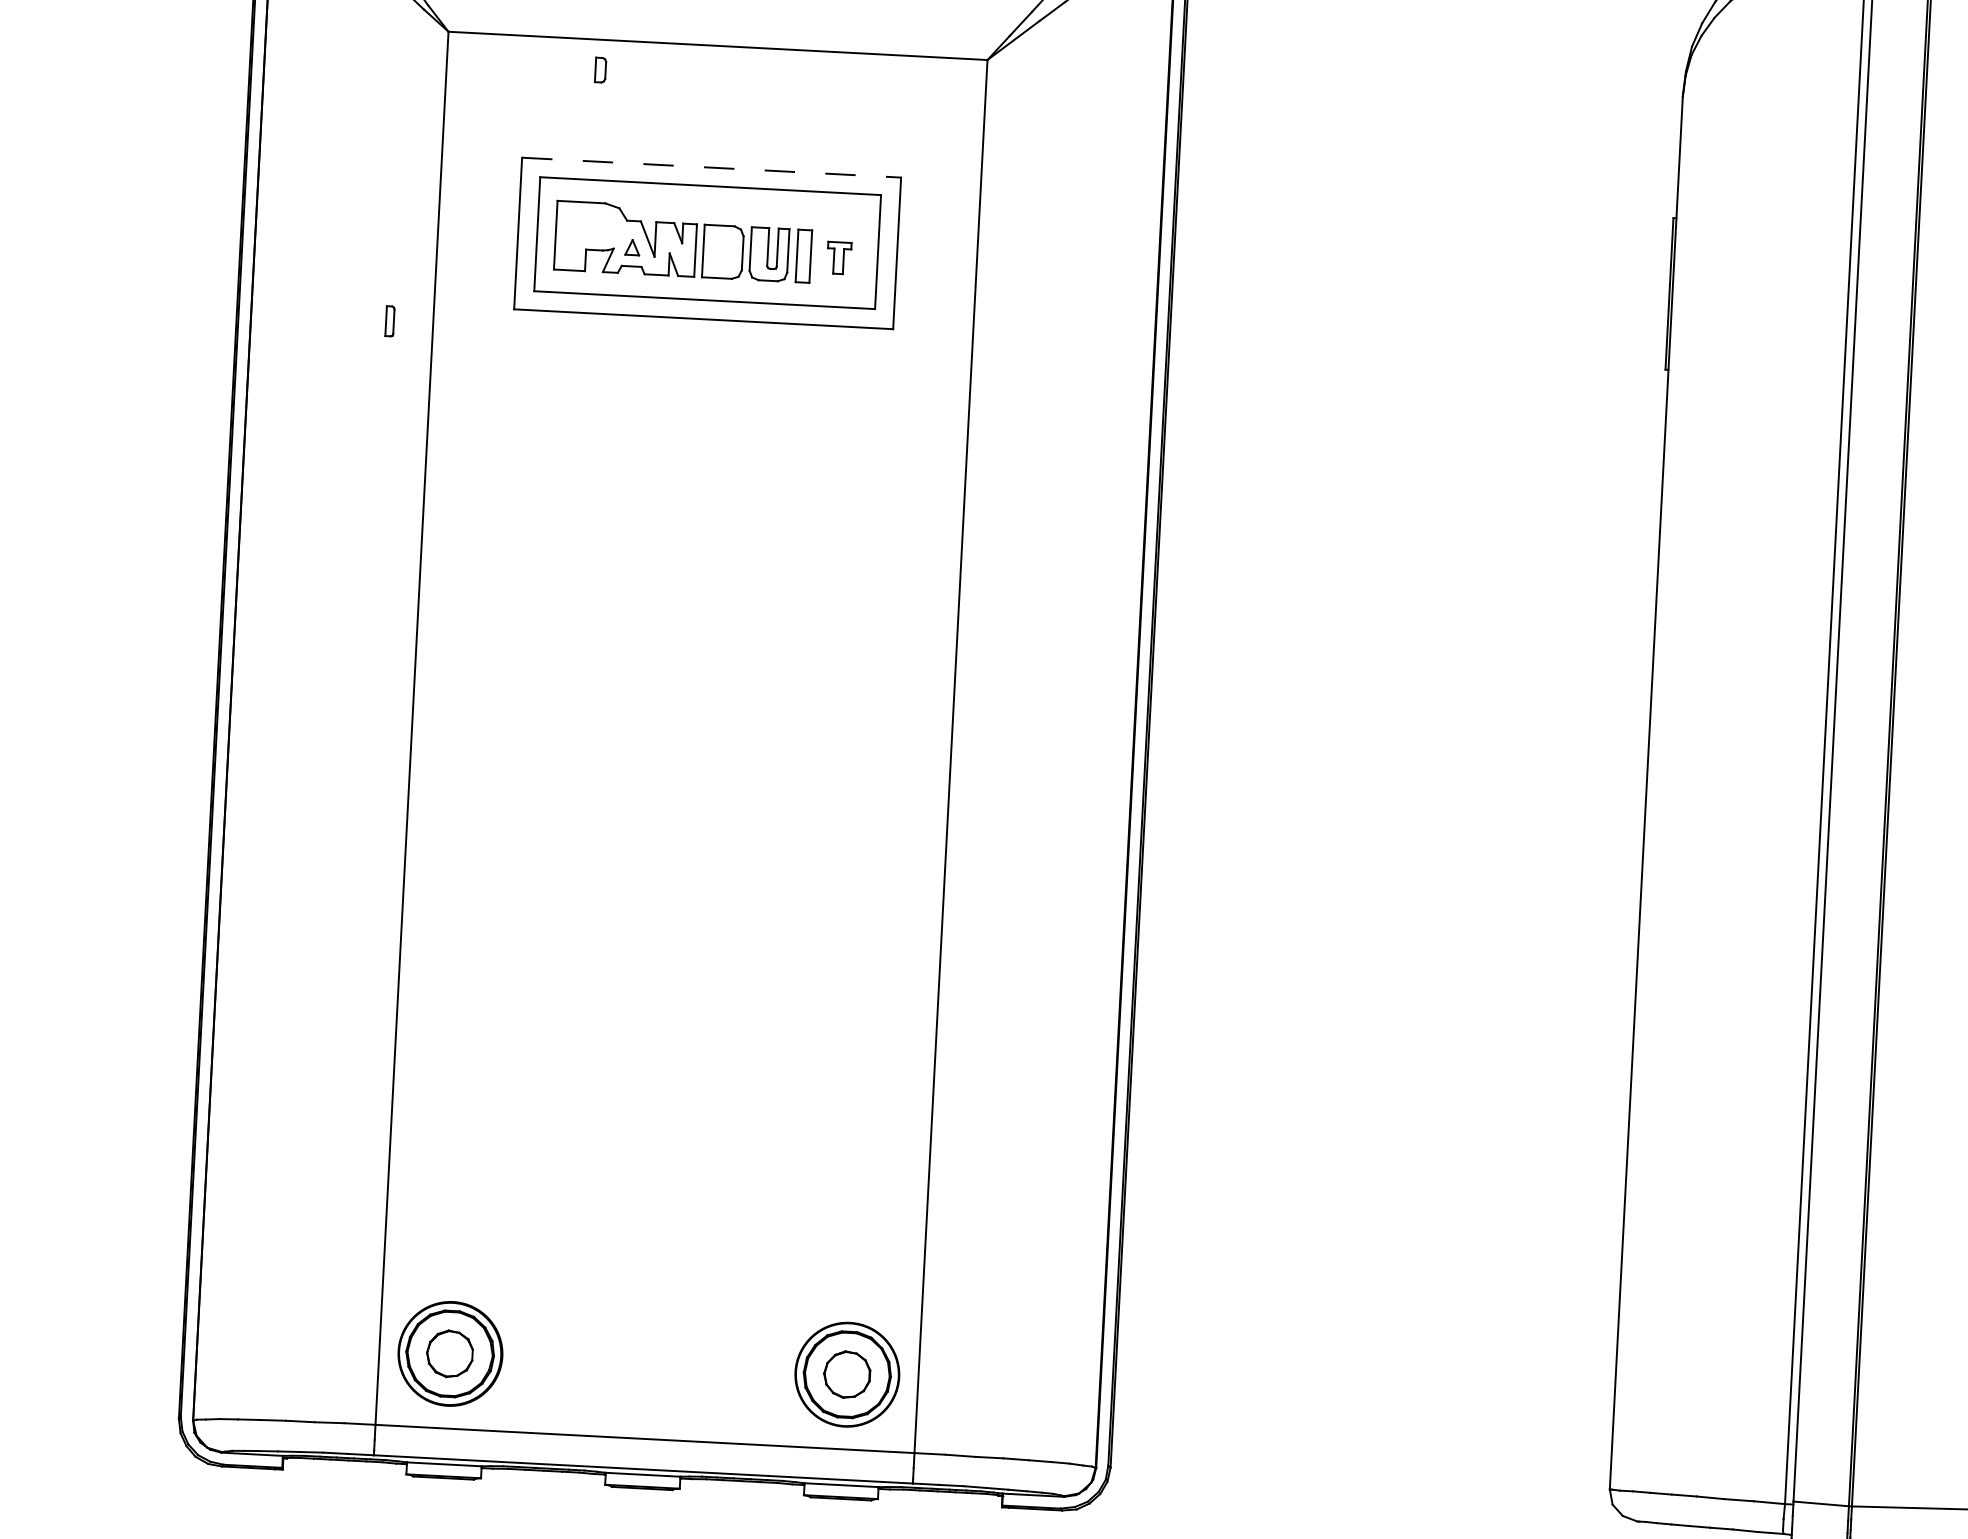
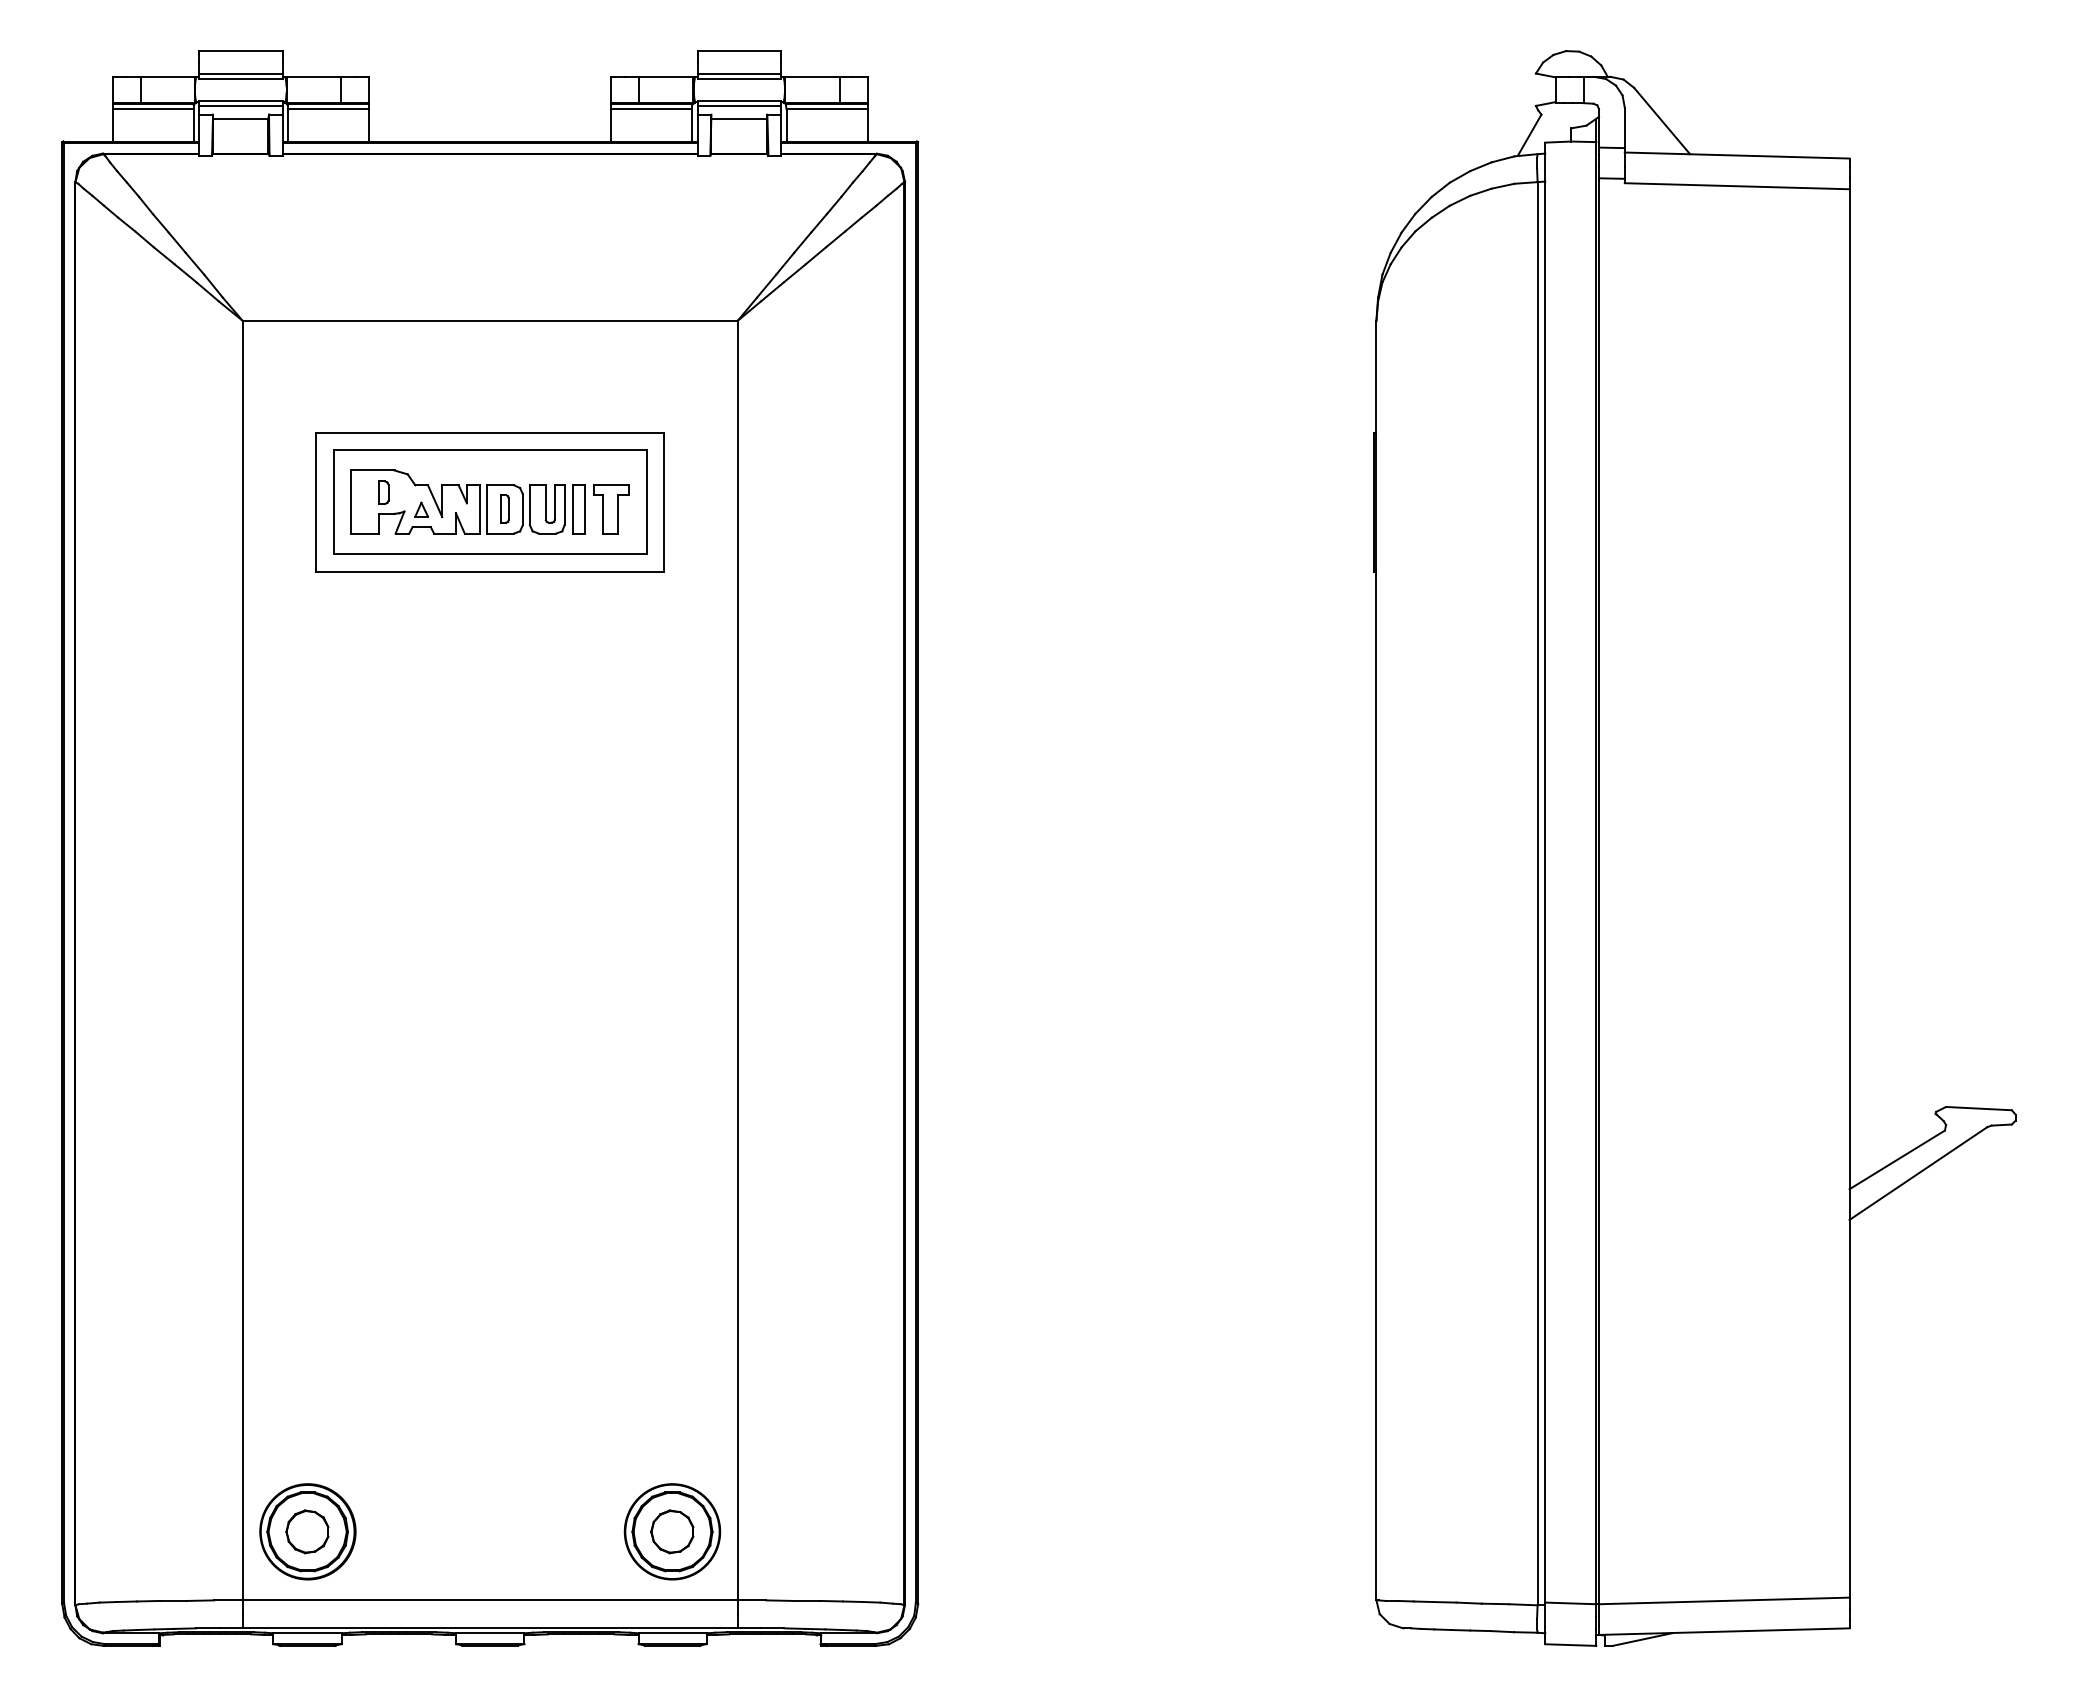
part: (600, 69) -> (383, 492), moved
line: (711, 167) -> (490, 432), dashed -> solid
part: (839, 258) -> (611, 509), size x1.67
part: (389, 320) -> (504, 508), moved

